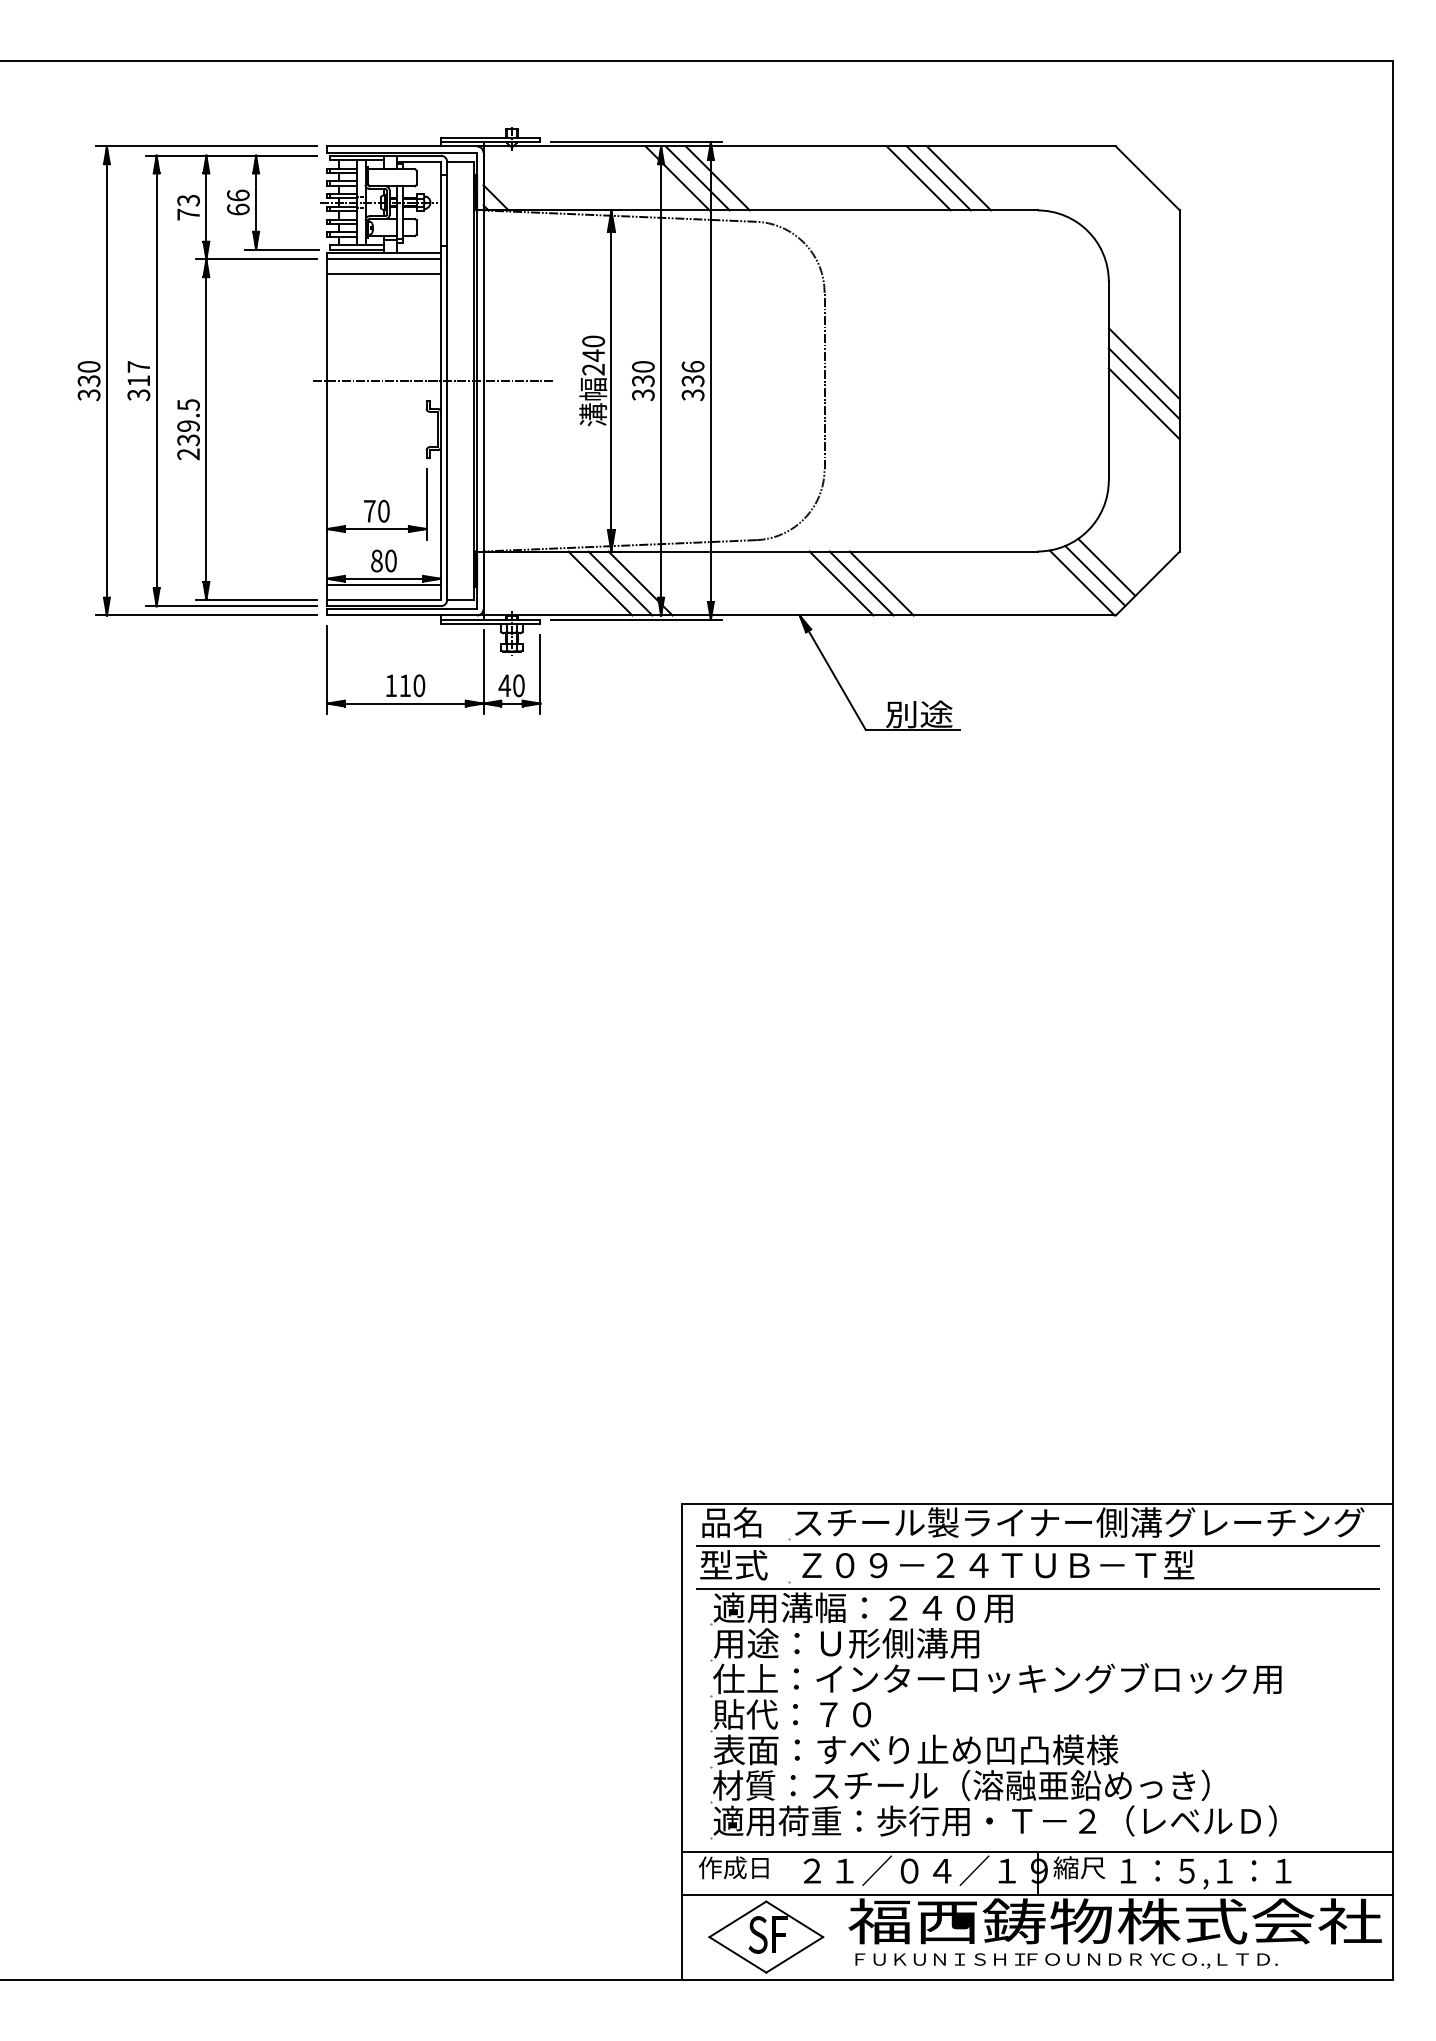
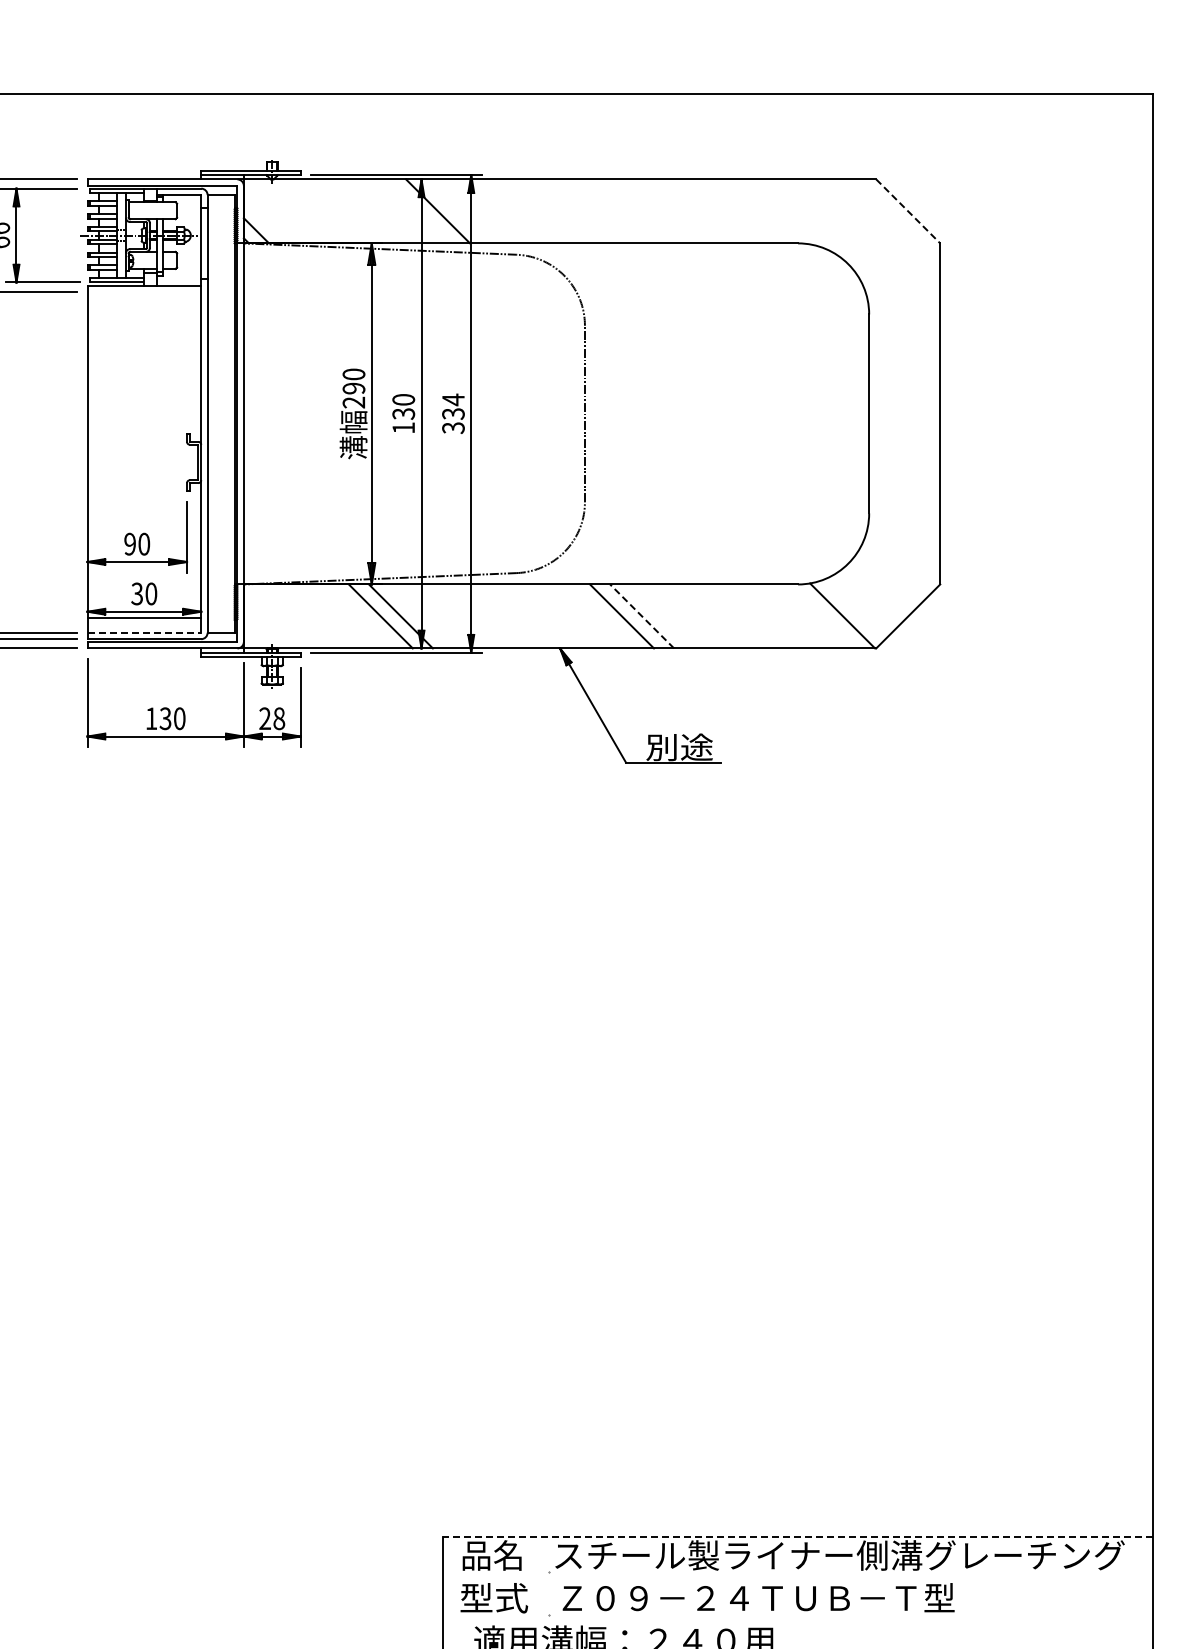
line: (697, 178) -> (457, 211), removed
line: (717, 178) -> (477, 211), removed
line: (918, 178) -> (678, 211), removed
line: (938, 178) -> (698, 211), removed
line: (959, 178) -> (719, 211), removed
line: (1148, 178) -> (908, 211), solid -> dashed
line: (383, 259) -> (143, 292), removed
line: (383, 274) -> (143, 307), removed
text: (593, 355) -> (353, 388), 240 -> 290
line: (1143, 363) -> (903, 396), removed
text: (692, 366) -> (452, 399), 336 -> 334
line: (433, 380) -> (193, 413), removed
line: (1143, 383) -> (903, 416), removed
text: (643, 395) -> (403, 428), 330 -> 130
line: (1143, 403) -> (903, 436), removed
text: (369, 510) -> (129, 543), 70 -> 90
text: (376, 560) -> (136, 593), 80 -> 30
line: (1106, 566) -> (866, 599), removed
line: (1095, 575) -> (855, 608), removed
line: (600, 583) -> (360, 616), removed
line: (841, 583) -> (601, 616), removed
line: (881, 583) -> (641, 616), solid -> dashed
line: (384, 599) -> (144, 632), solid -> dashed
text: (404, 685) -> (164, 718), 110 -> 130
text: (511, 685) -> (271, 718), 40 -> 28
line: (1037, 1503) -> (797, 1536), solid -> dashed
line: (1037, 1546) -> (797, 1579), removed
line: (1037, 1588) -> (797, 1621), removed

